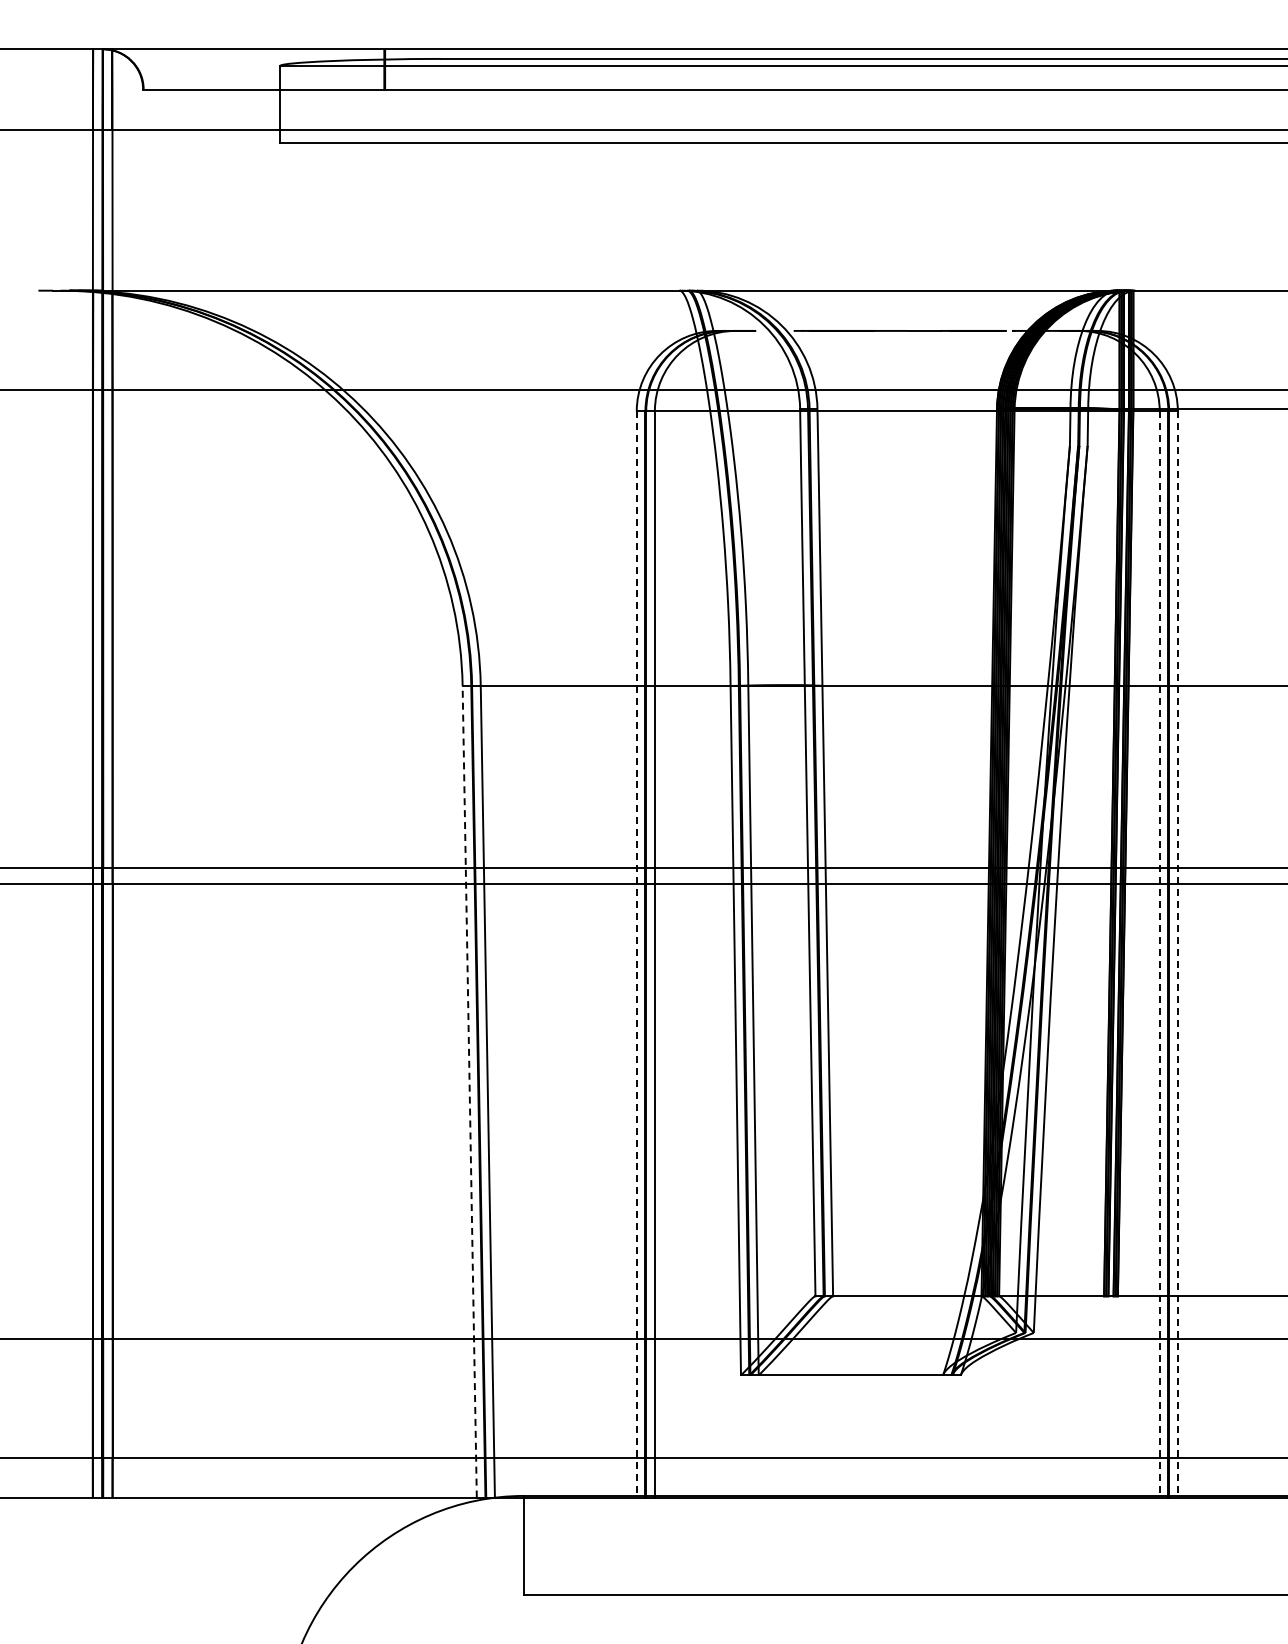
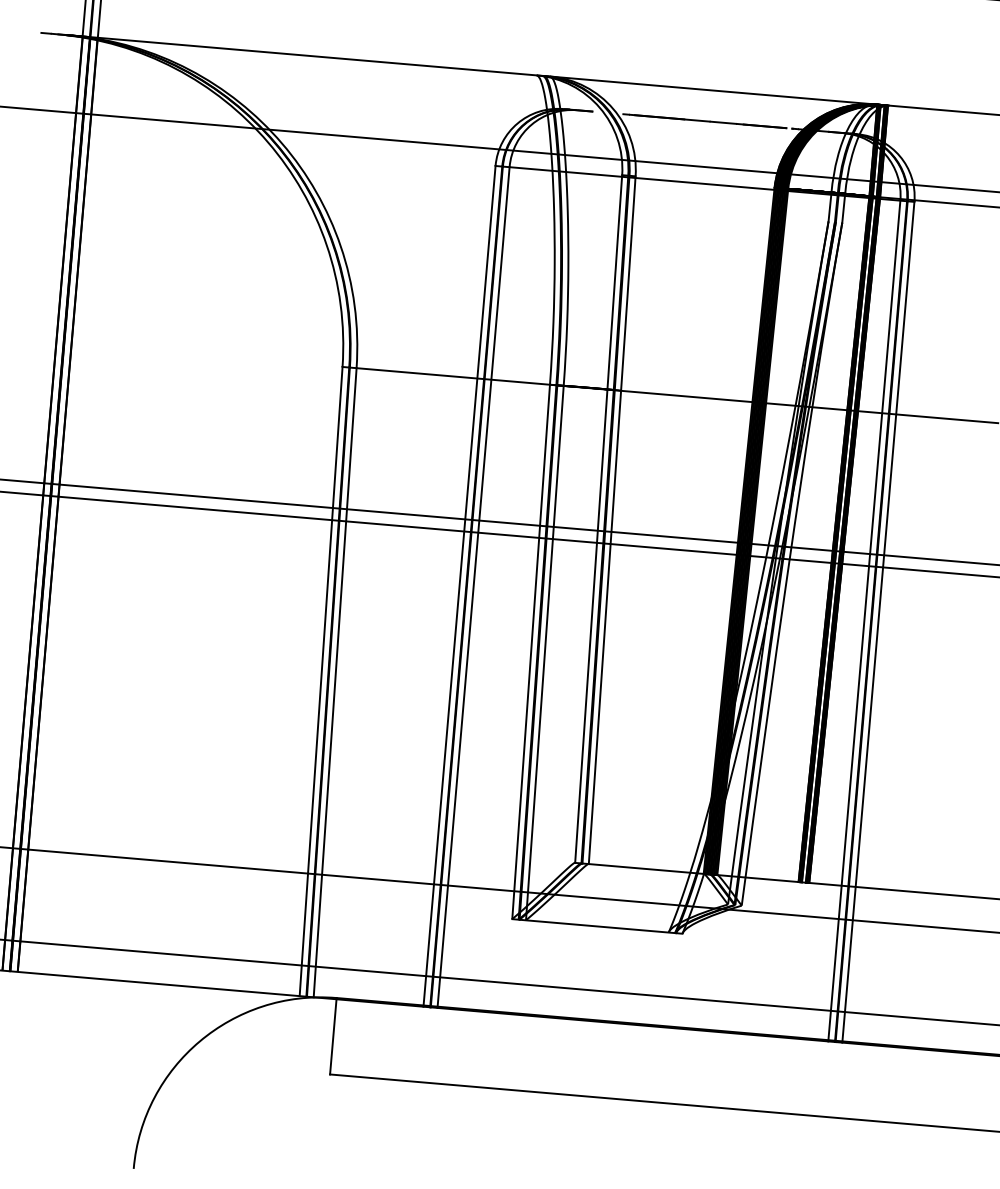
line: (636, 954) -> (459, 586), dashed -> solid
line: (1159, 954) -> (864, 621), dashed -> solid
line: (1177, 954) -> (878, 622), dashed -> solid
line: (469, 1091) -> (320, 681), dashed -> solid

